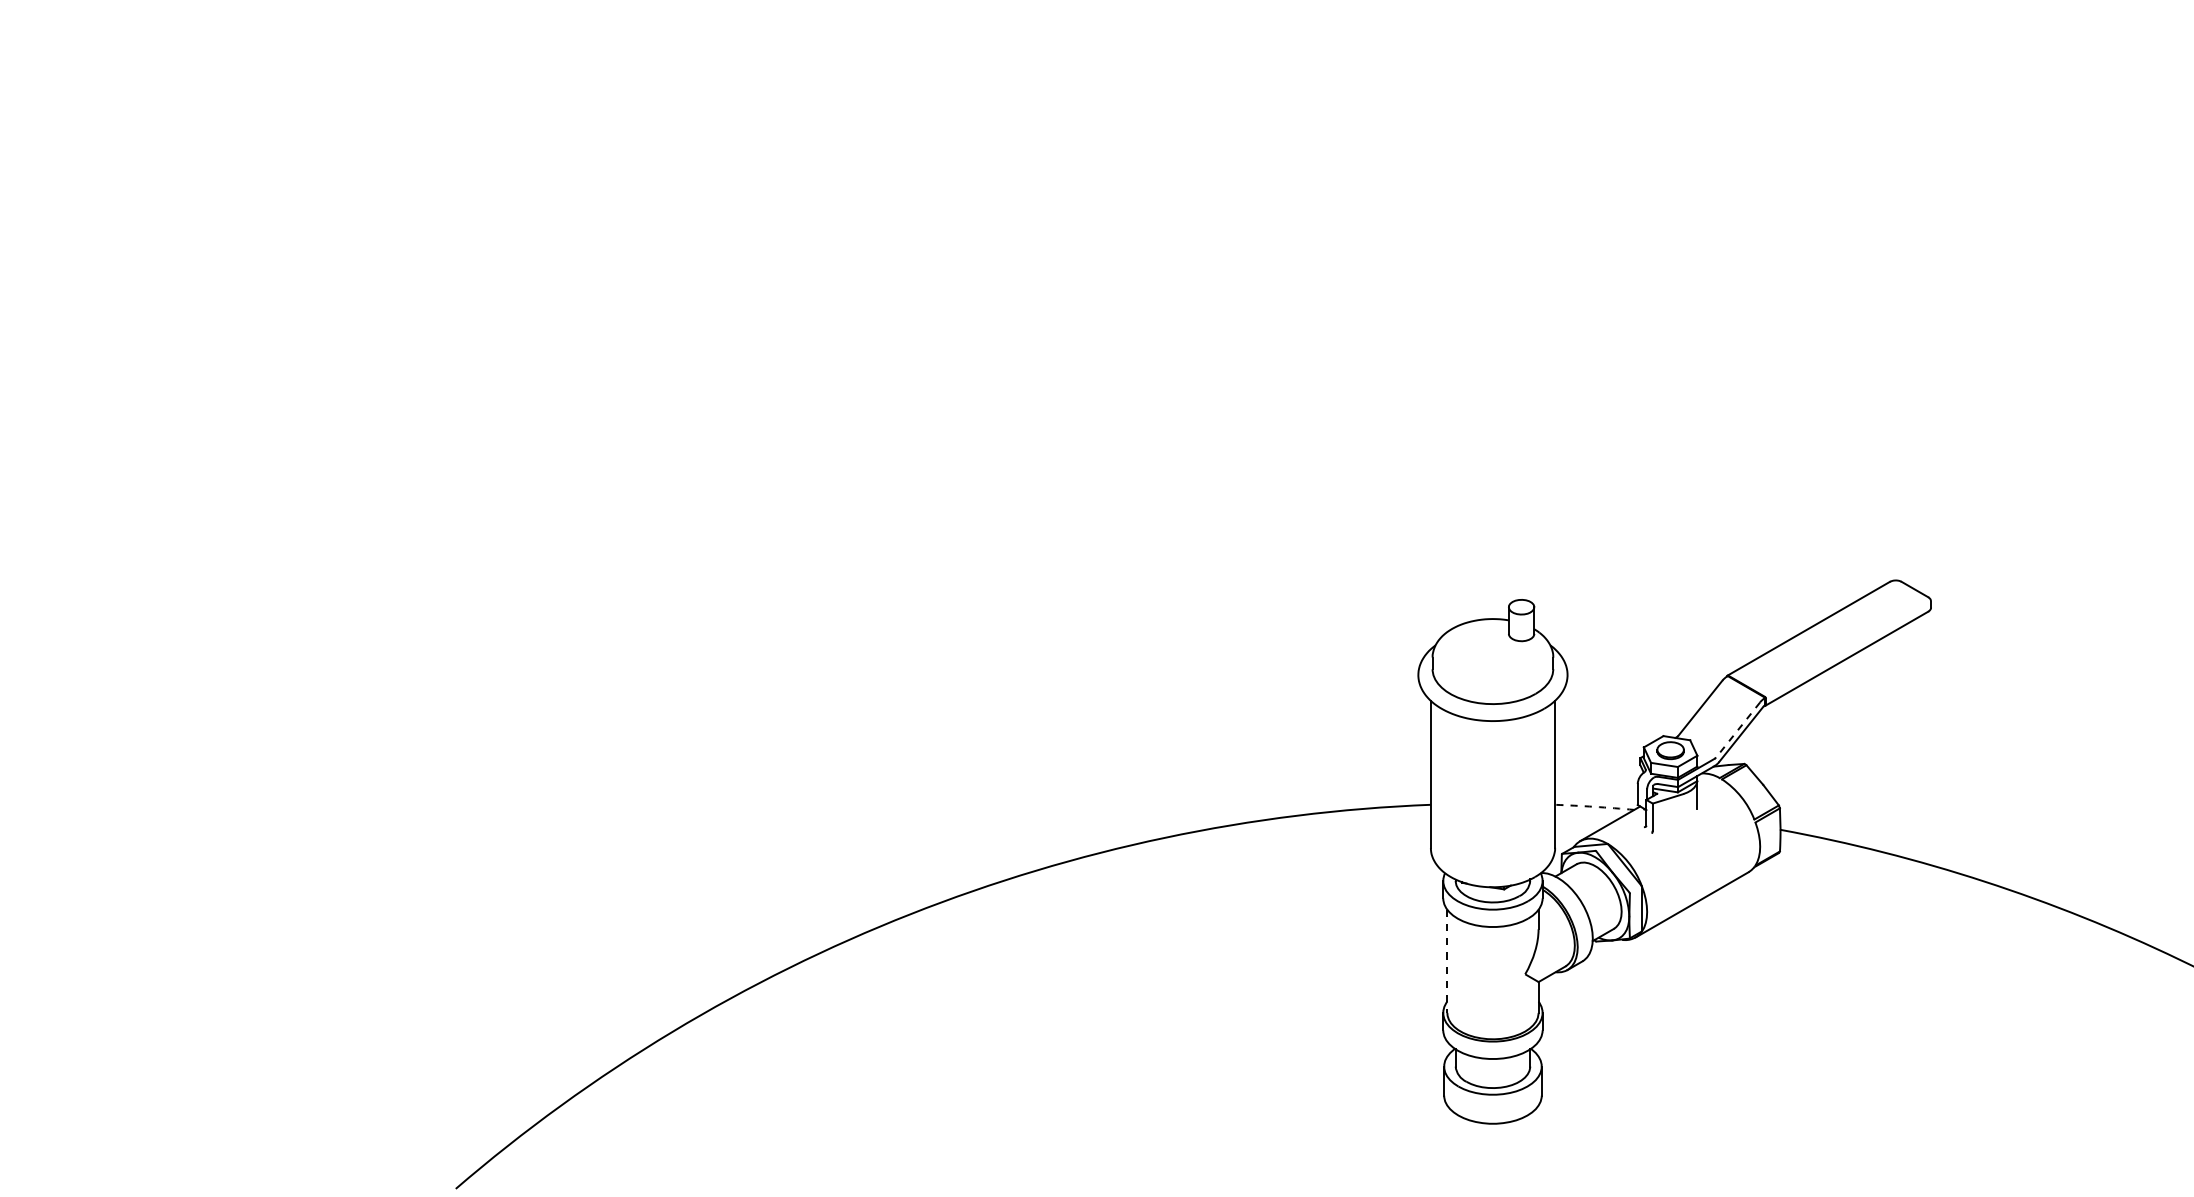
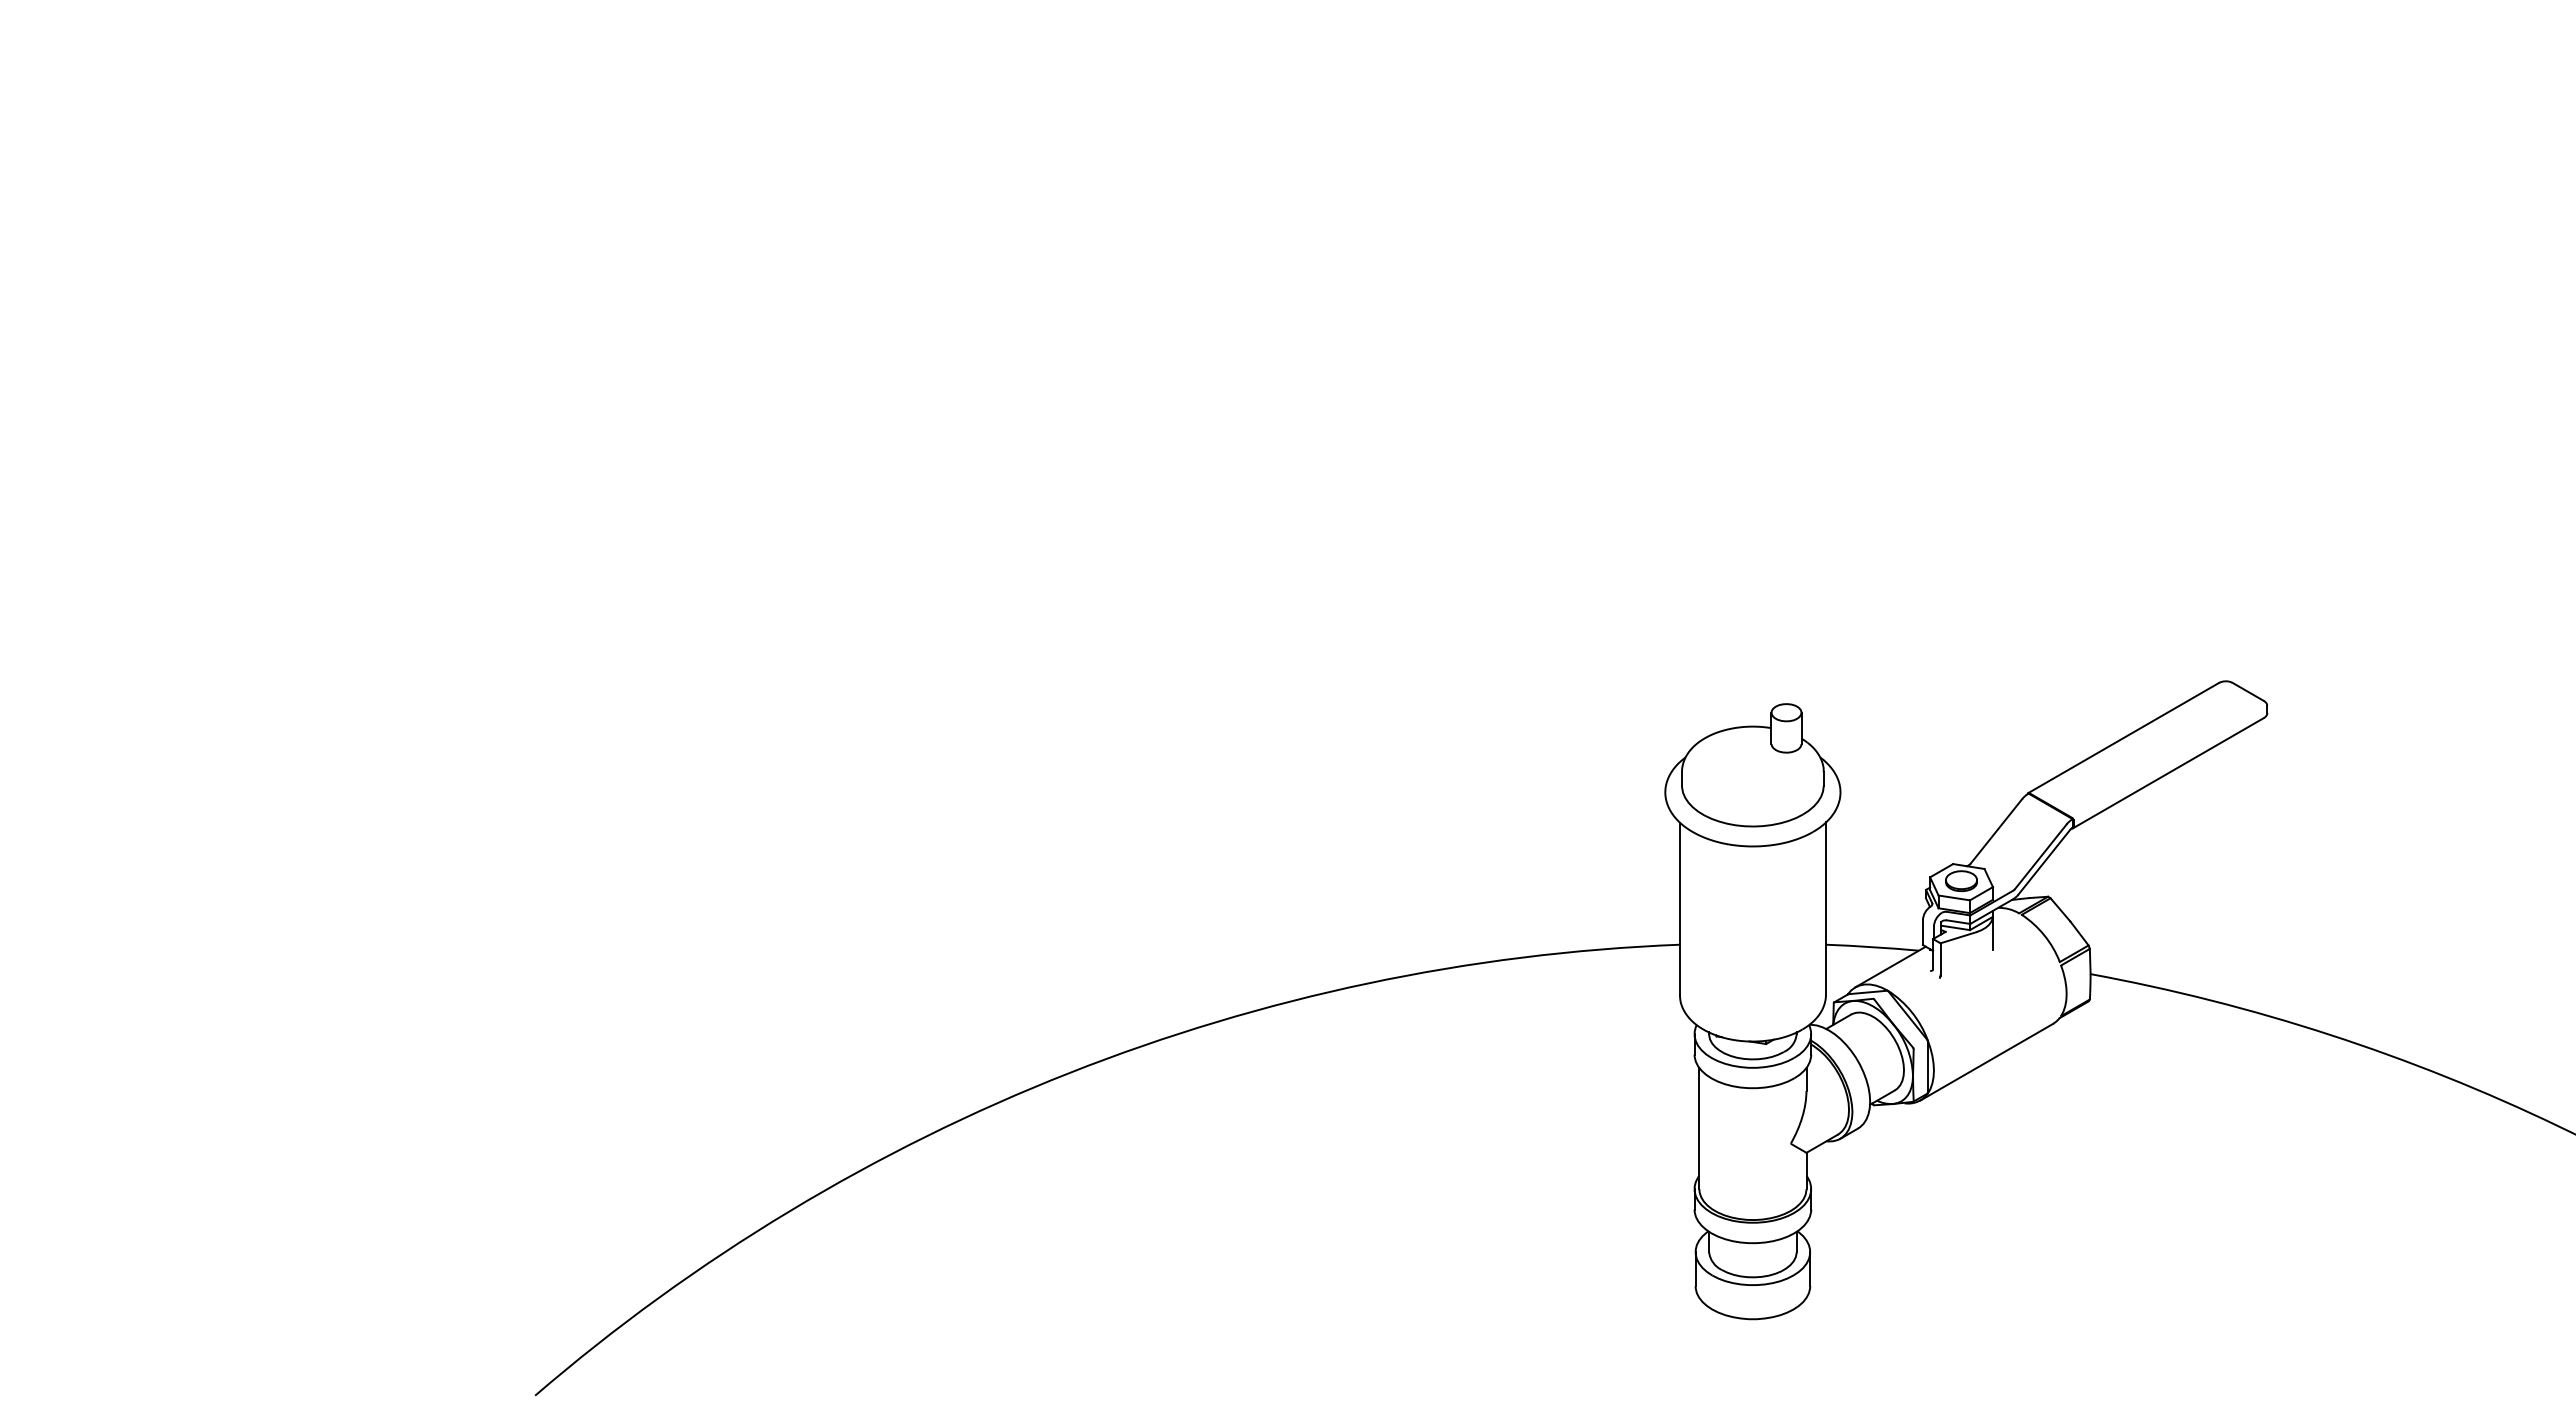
line: (1737, 730) -> (2040, 857), dashed -> solid
arc: (1594, 807) -> (1872, 947), dashed -> solid
line: (1447, 961) -> (1699, 1128), dashed -> solid

